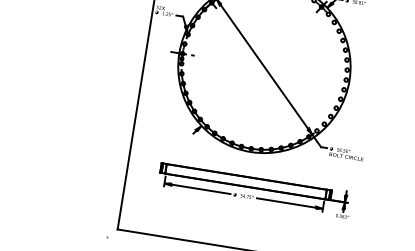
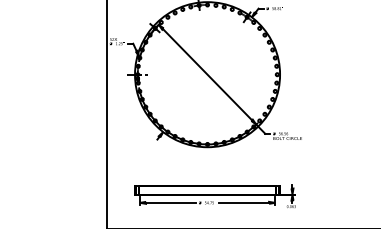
part: (253, 188) -> (214, 195), moved

